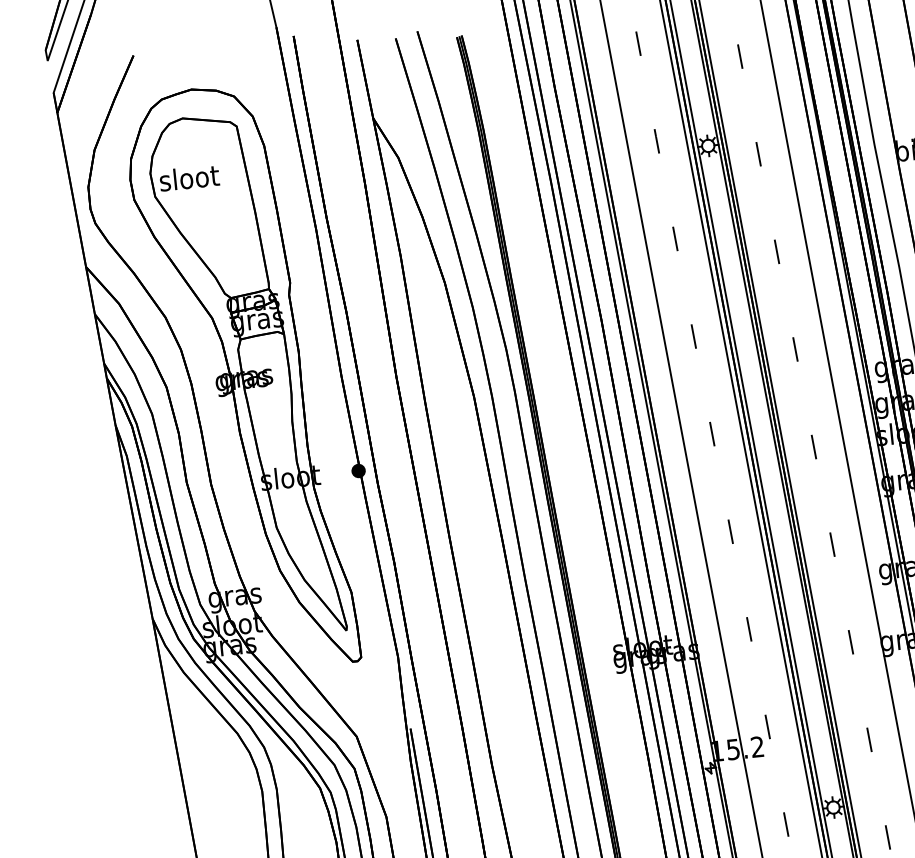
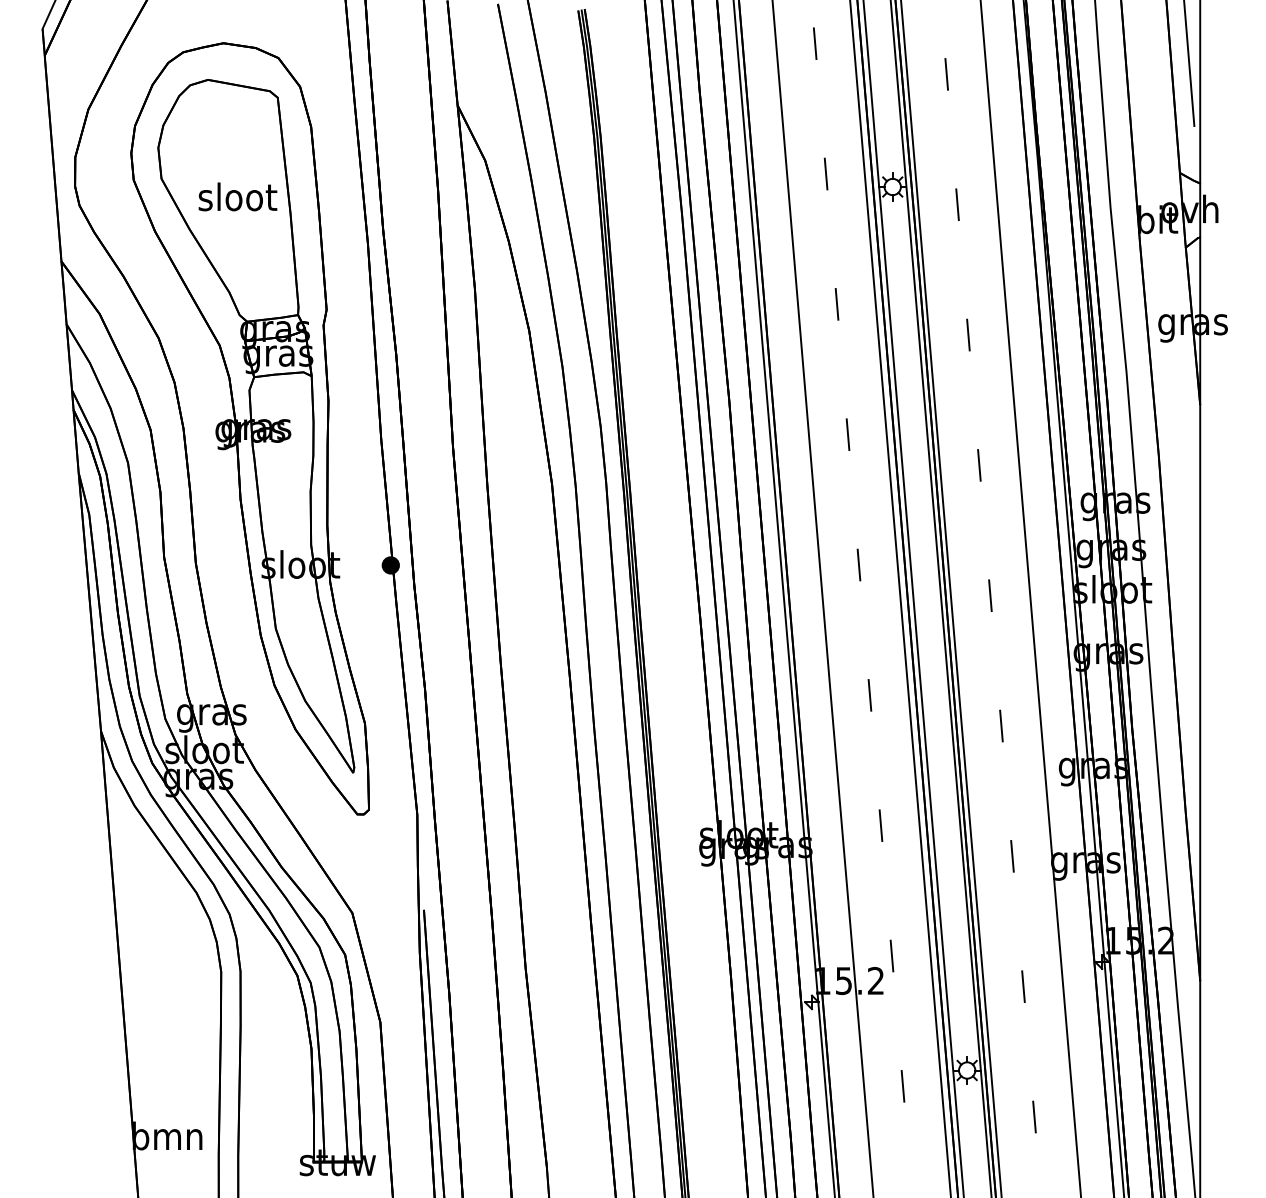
text: (189, 177) -> (237, 196), moved

